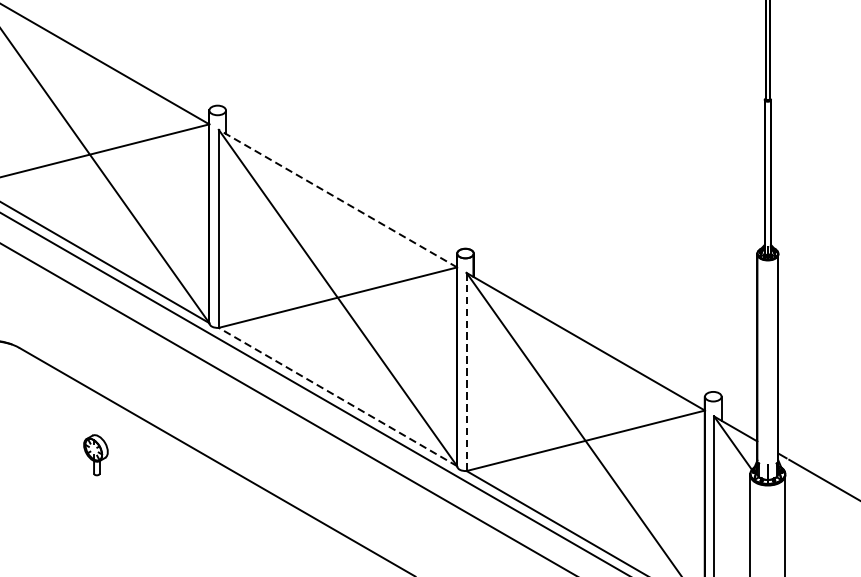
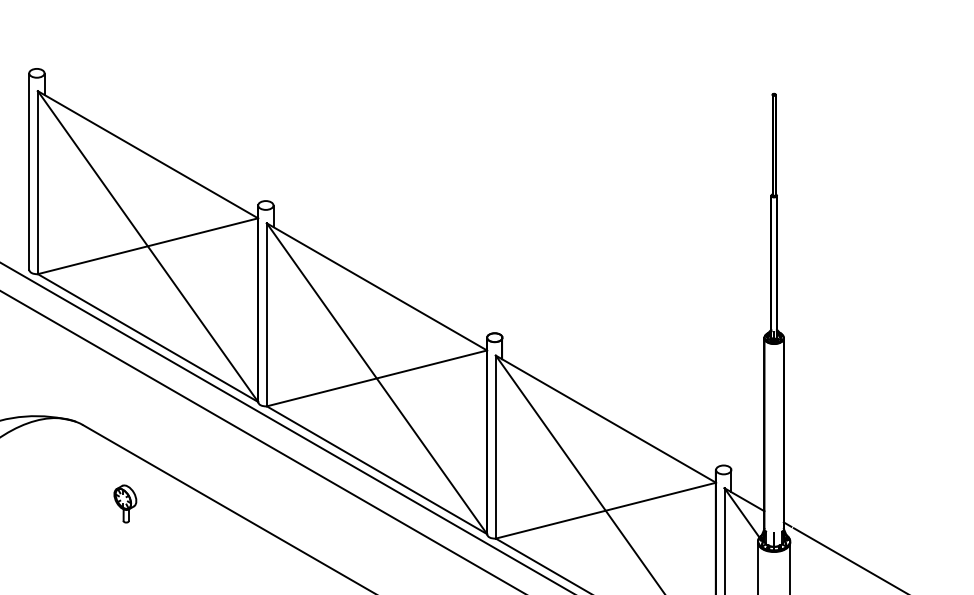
line: (337, 198) -> (376, 286), dashed -> solid
line: (466, 372) -> (495, 447), dashed -> solid
line: (337, 396) -> (376, 469), dashed -> solid
part: (96, 454) -> (125, 503), moved

